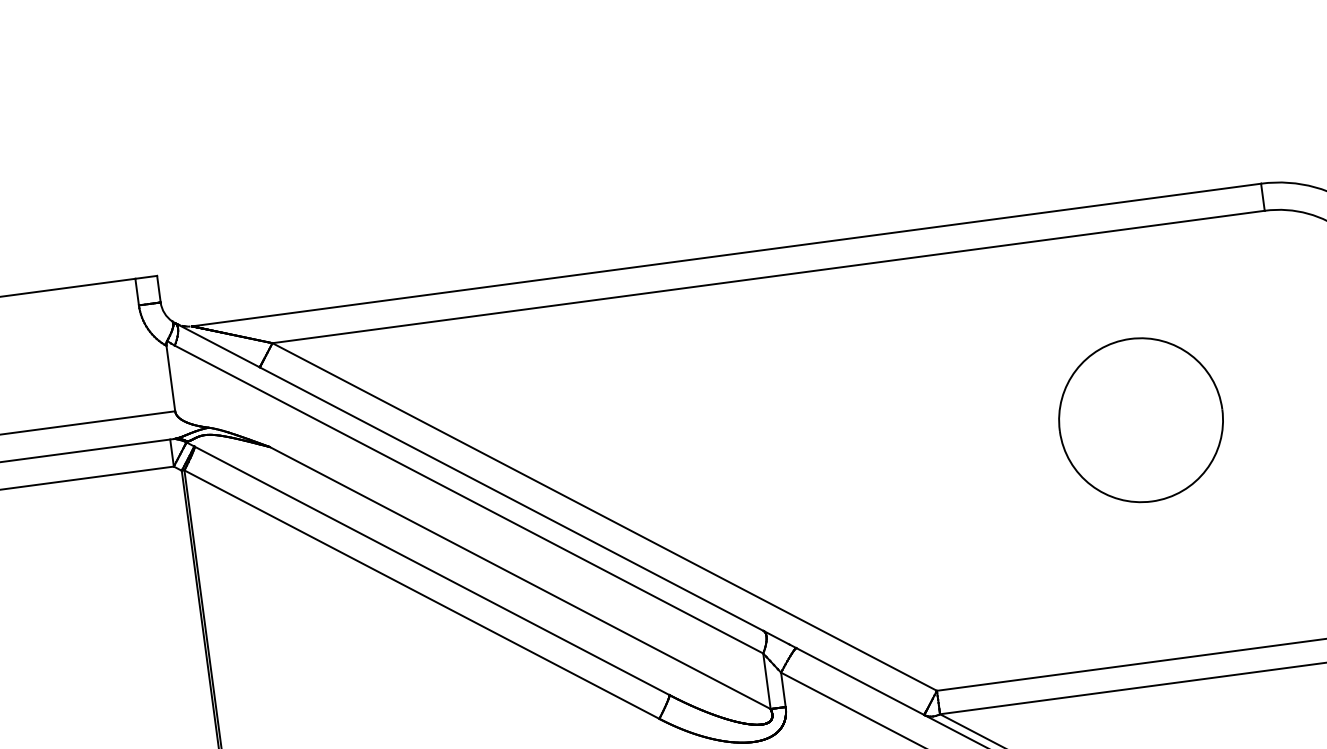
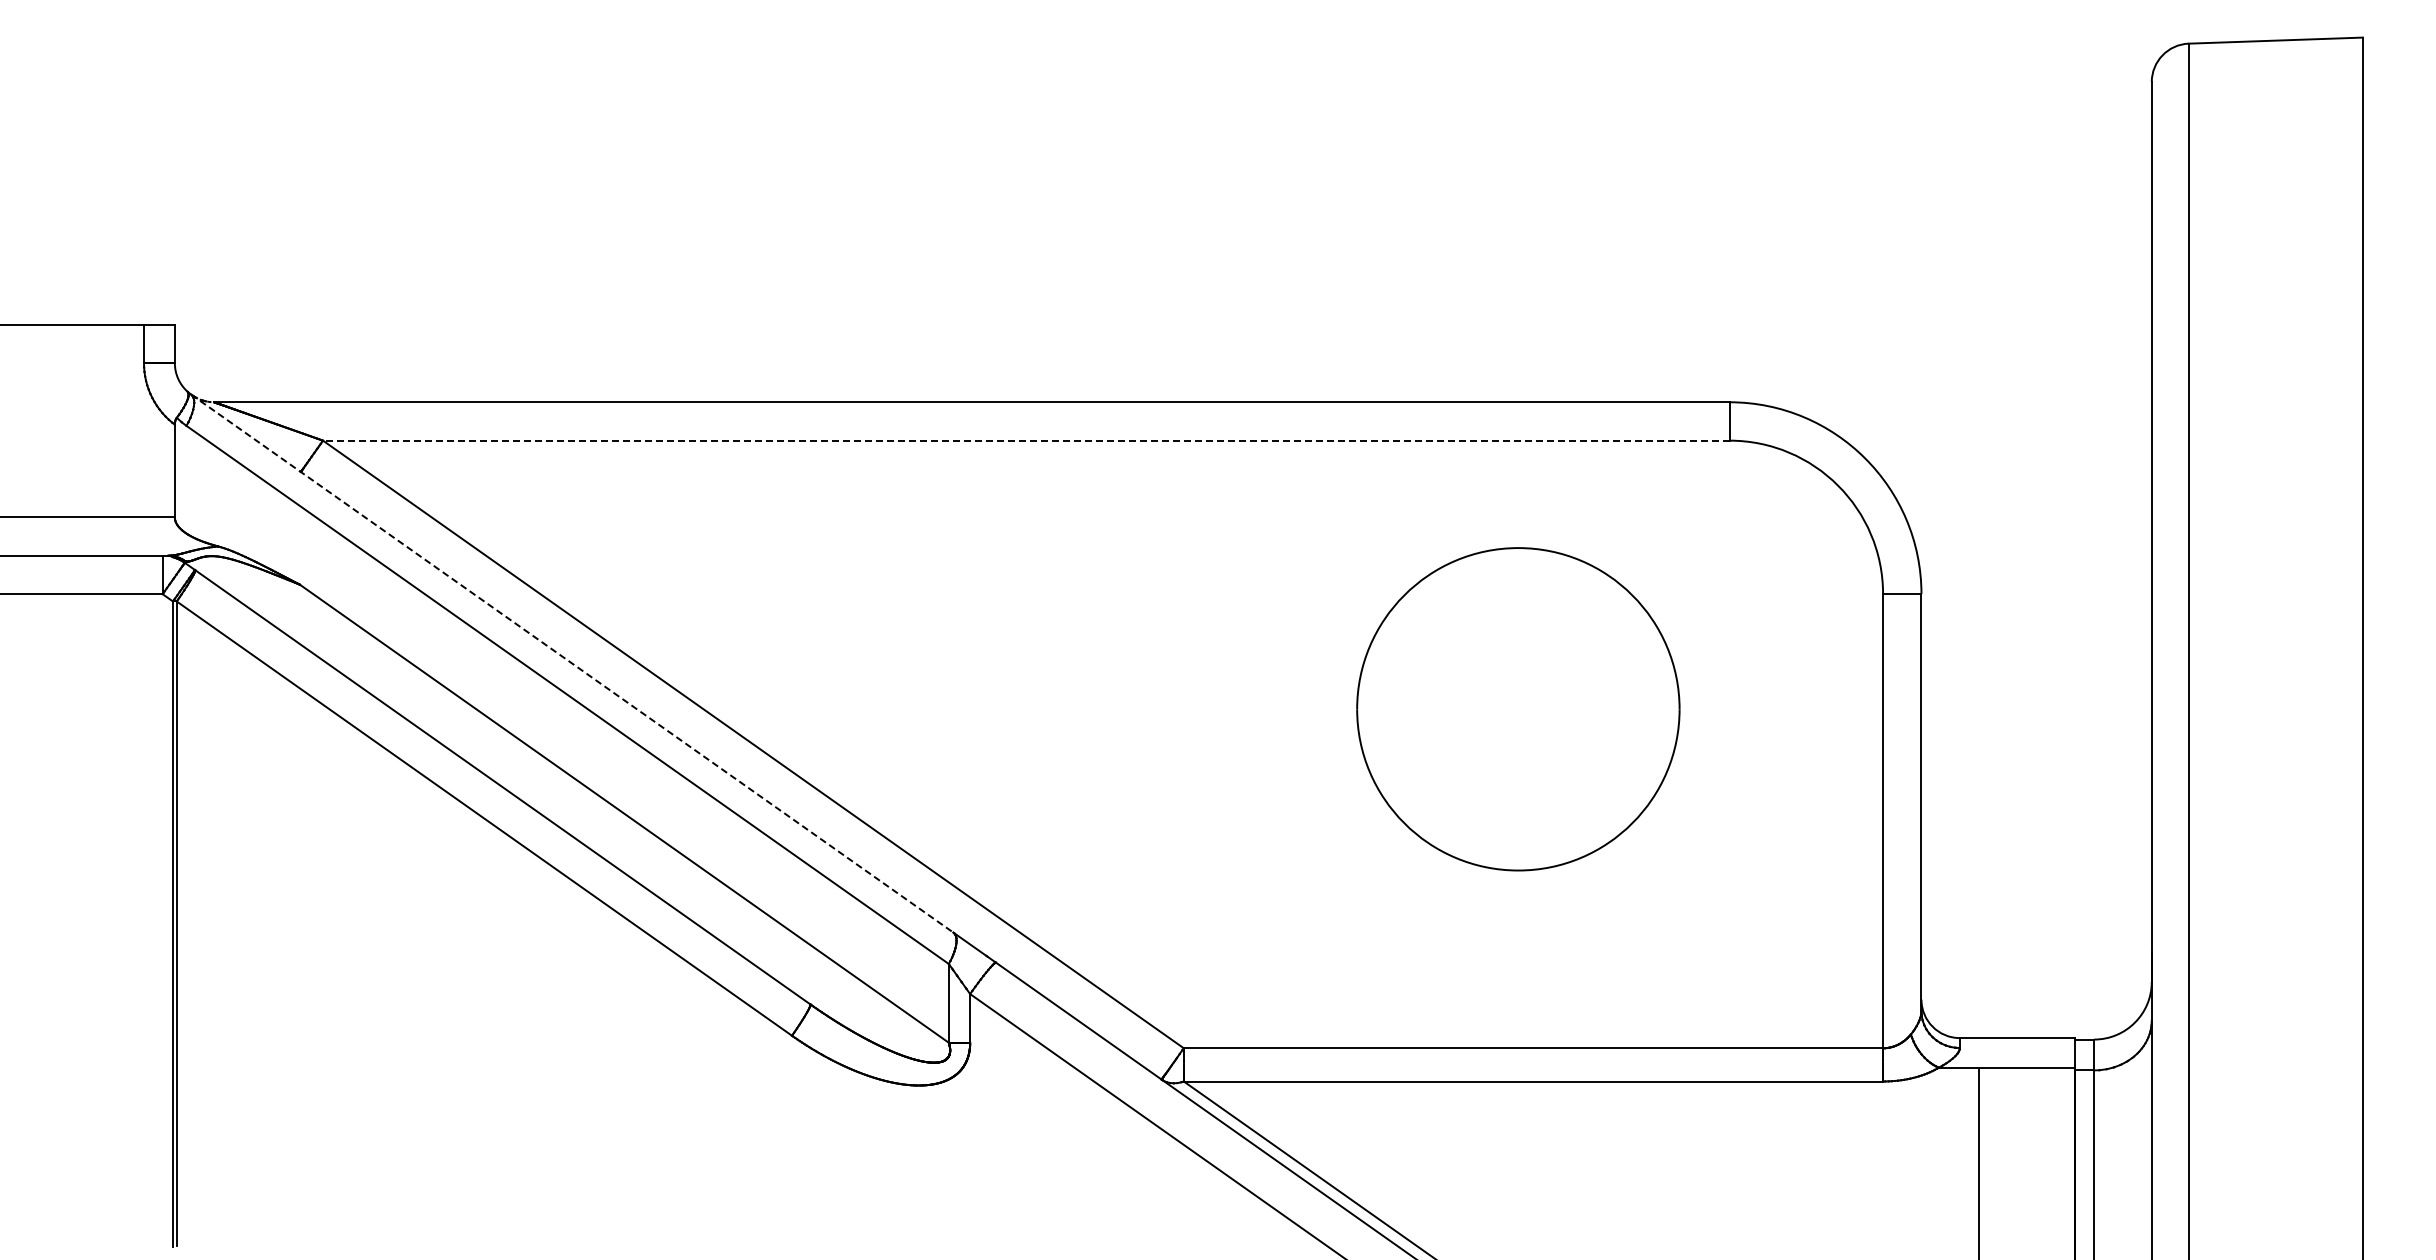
line: (768, 276) -> (1025, 440), solid -> dashed
part: (1141, 420) -> (1518, 709), size x1.4
line: (469, 476) -> (572, 663), solid -> dashed

